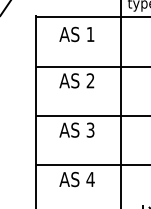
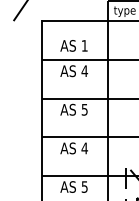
text: (76, 33) -> (73, 45), moved
text: (90, 79) -> (84, 70), 2 -> 4
text: (90, 128) -> (84, 108), 3 -> 5

